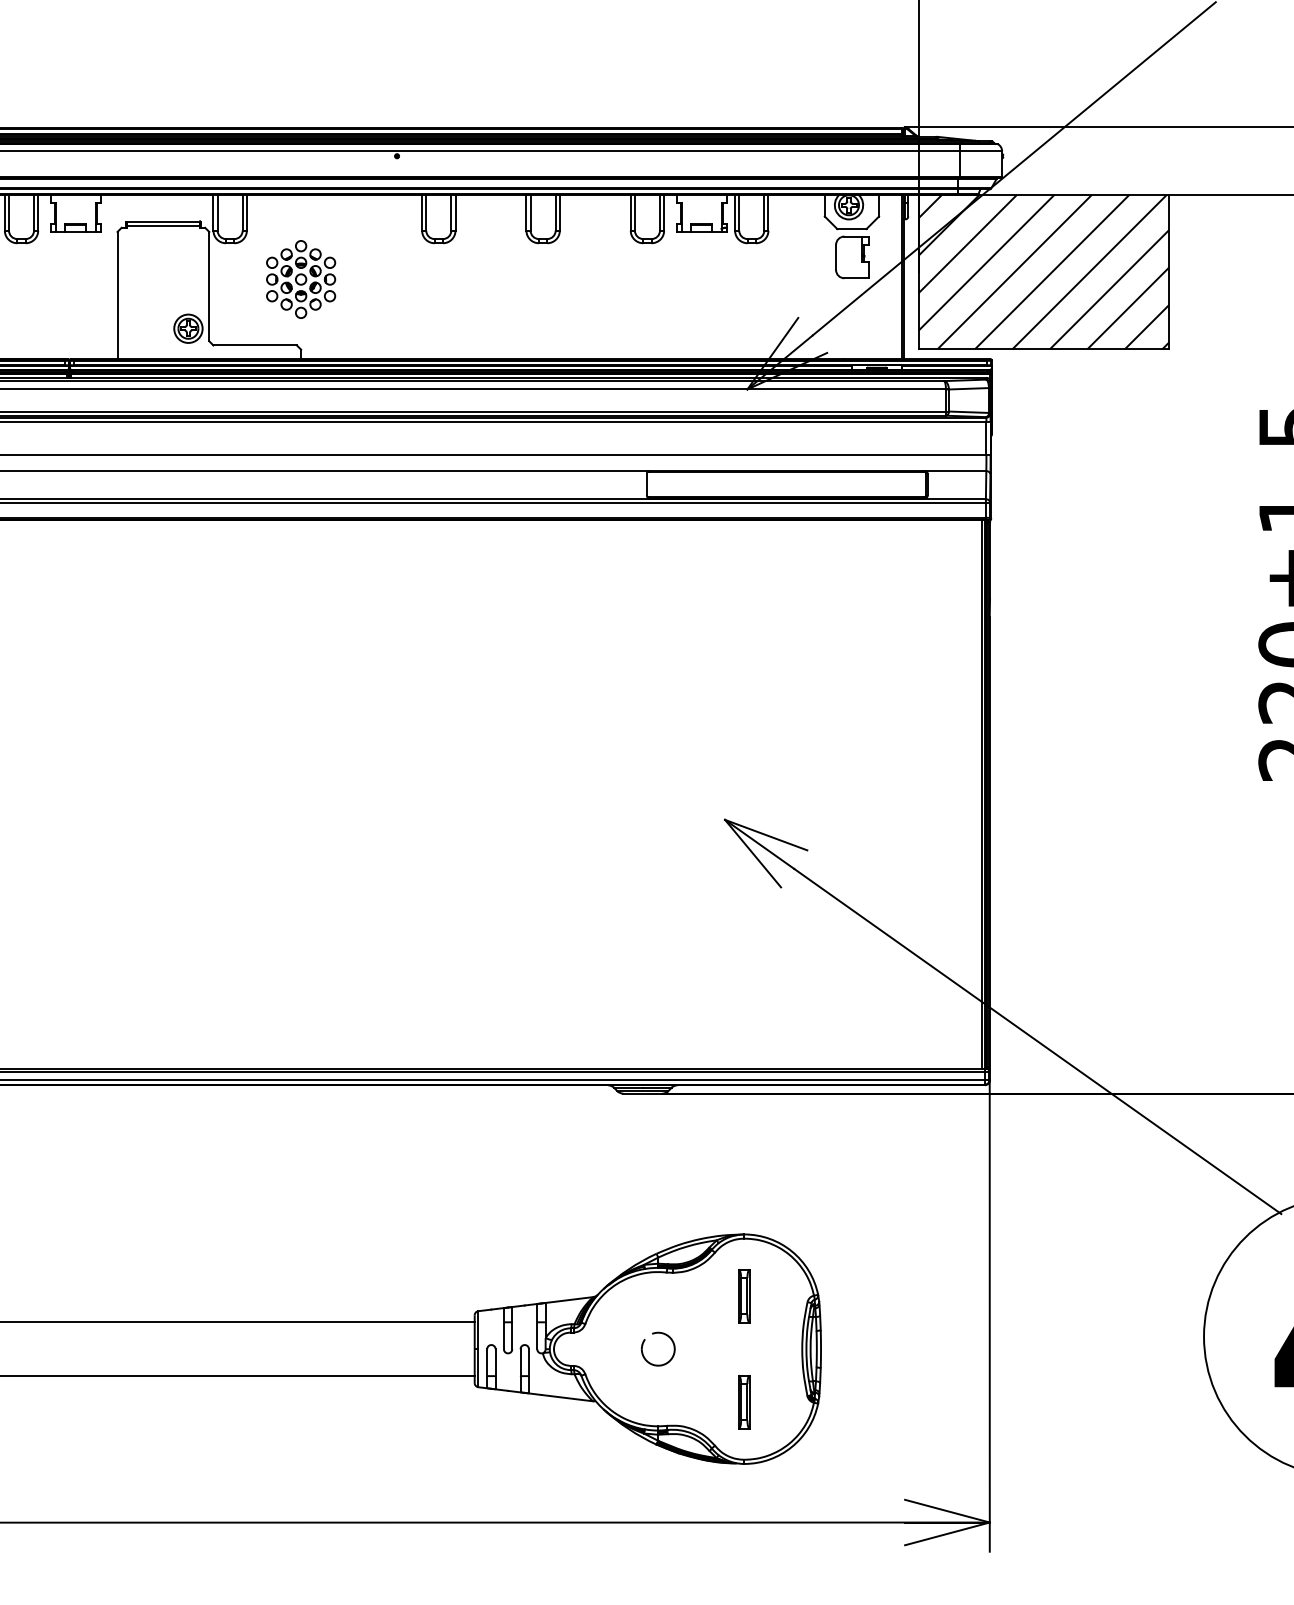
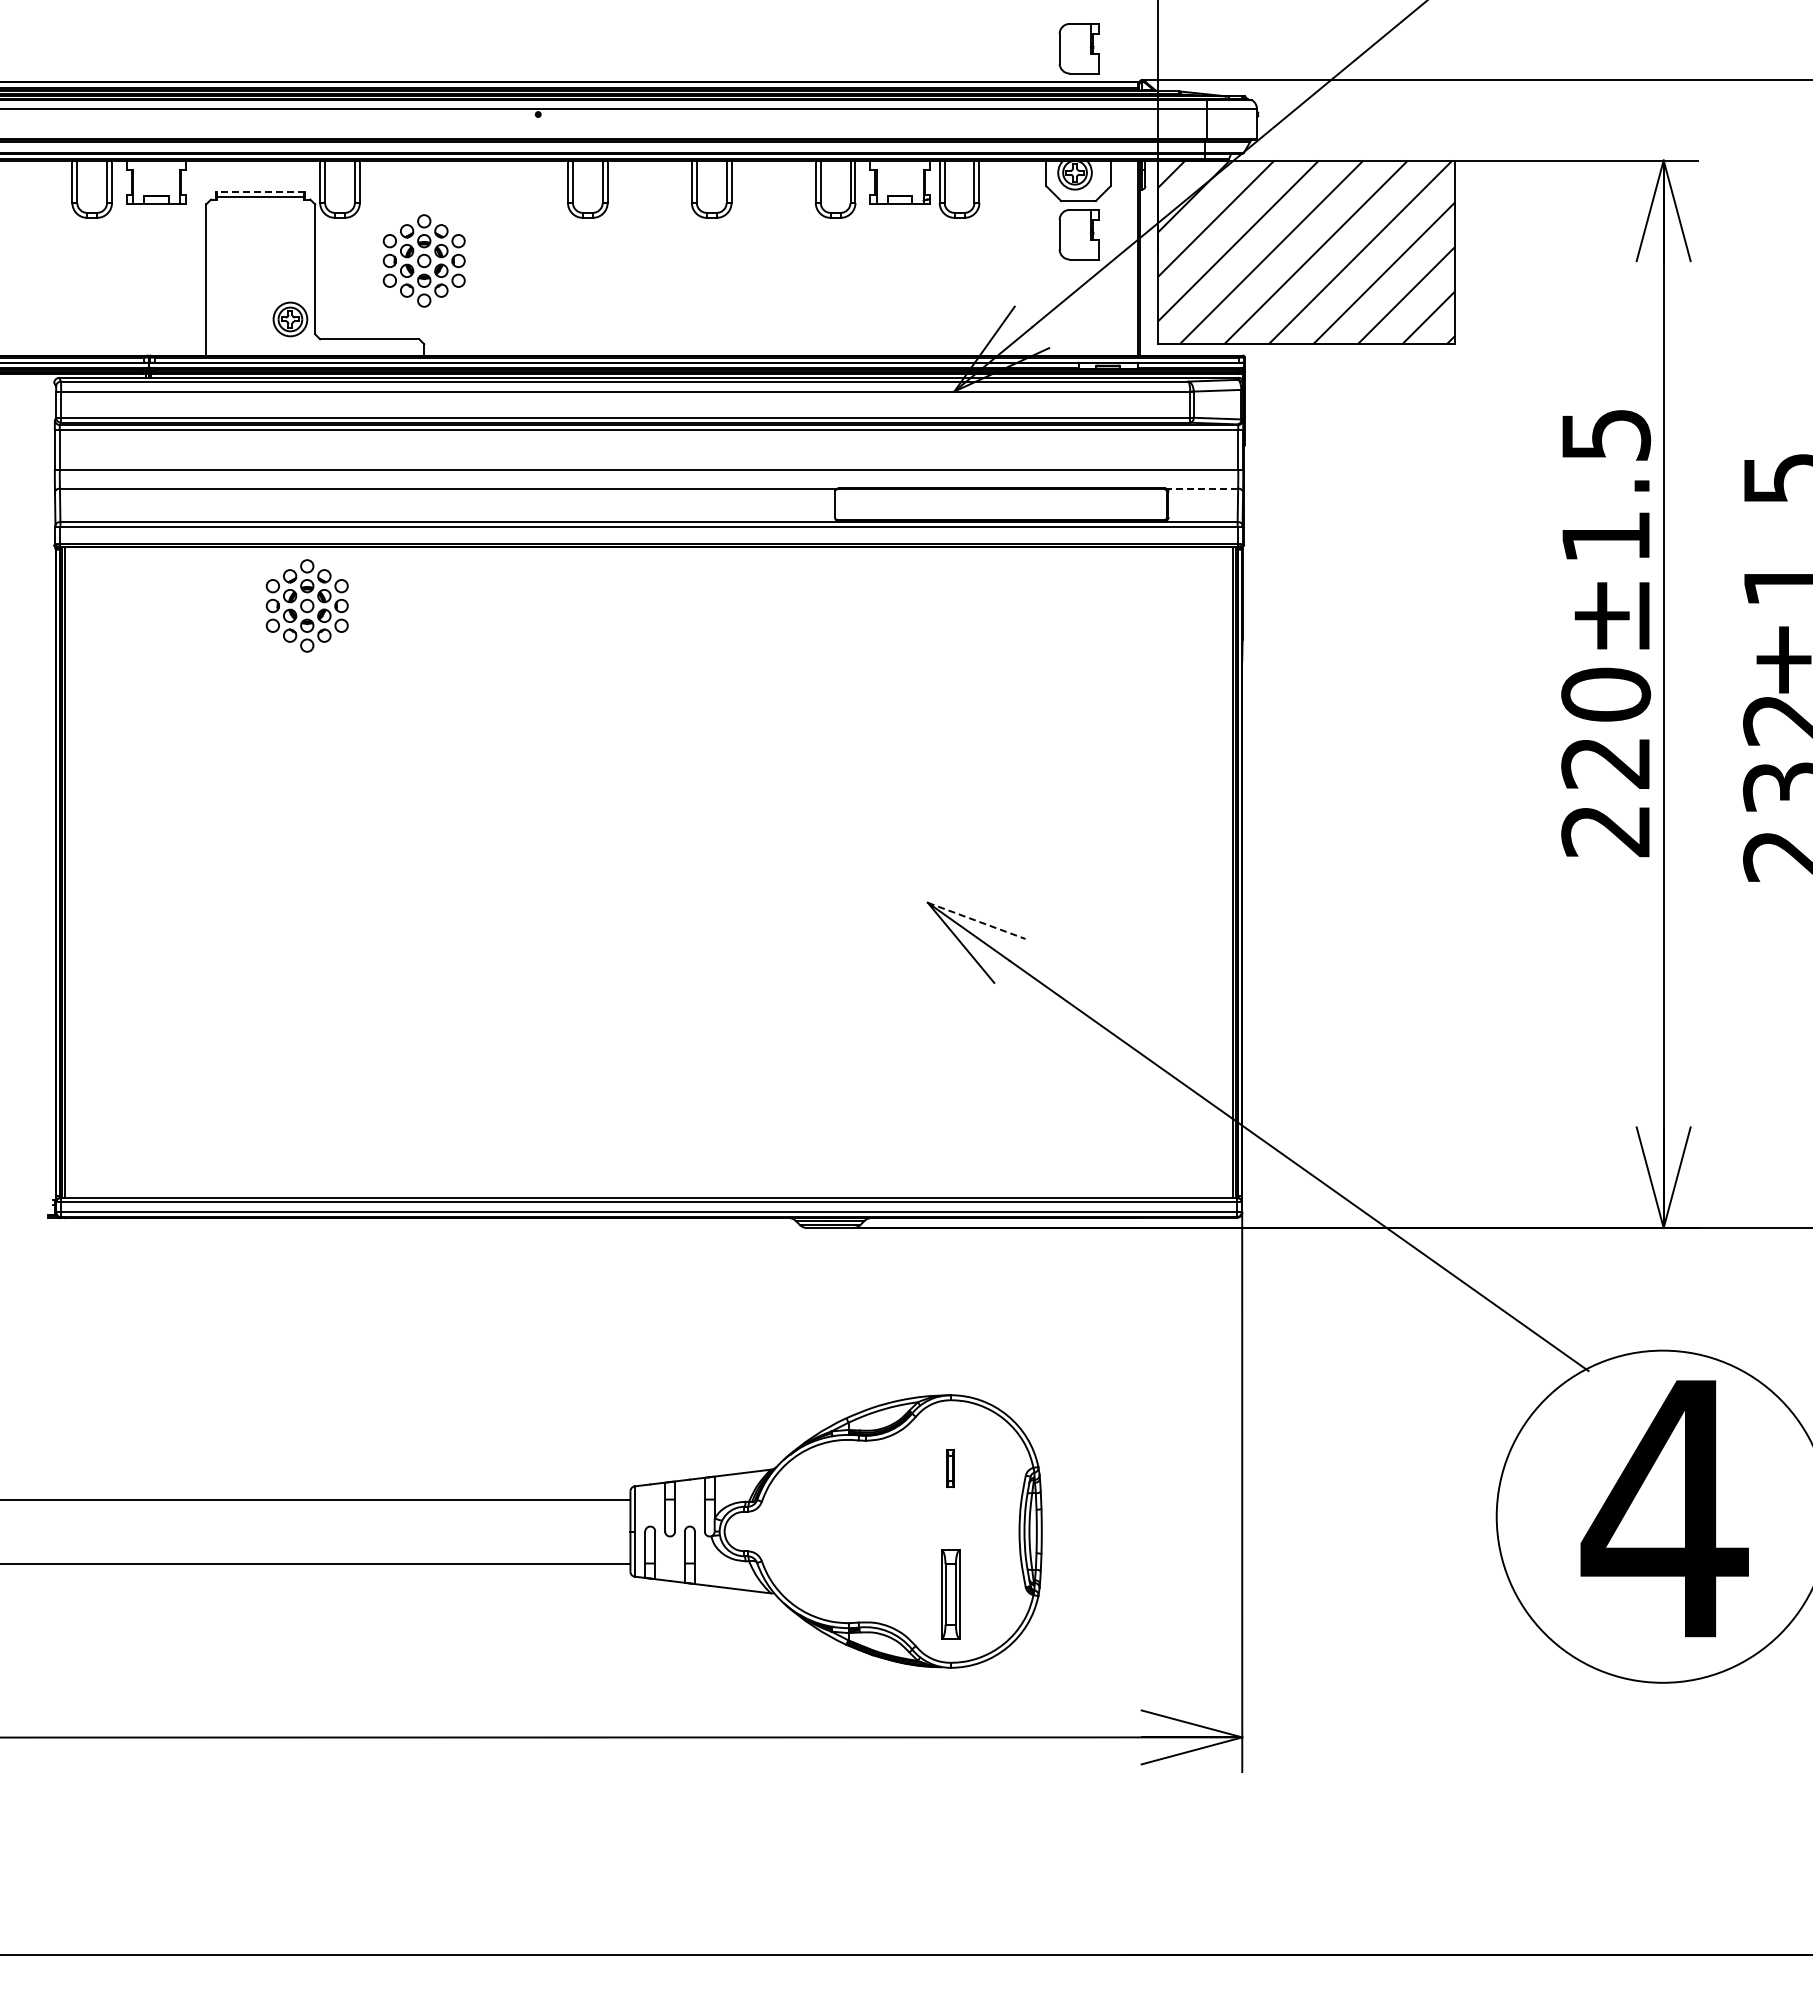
part: (851, 100) -> (1078, 48), added
line: (163, 221) -> (260, 192), solid -> dashed
line: (956, 471) -> (1202, 488), solid -> dashed
part: (201, 569) -> (306, 605), added
line: (766, 835) -> (977, 921), solid -> dashed
part: (744, 1296) -> (950, 1468), size x0.6
part: (655, 1334) -> (845, 1513), removed
part: (744, 1402) -> (950, 1594), size x1.4

